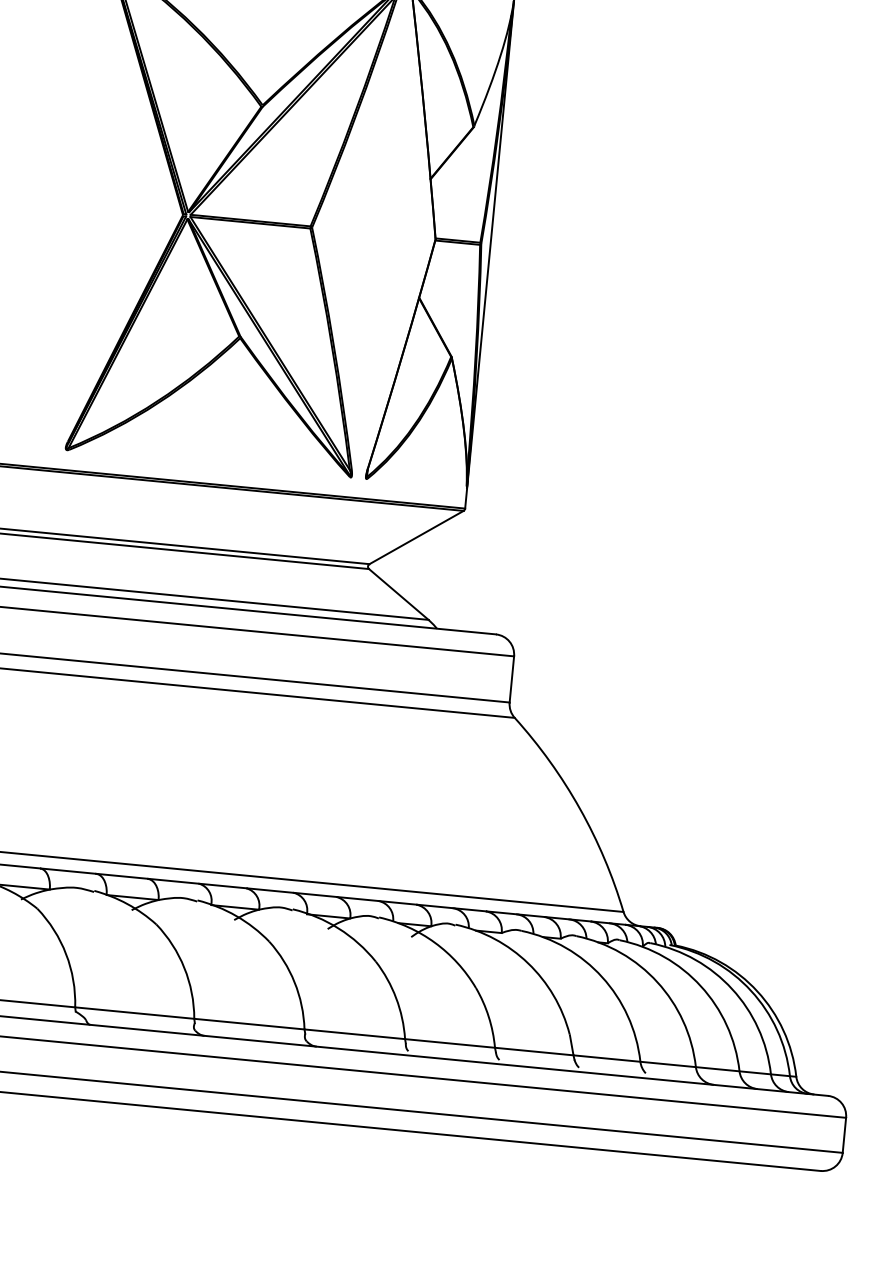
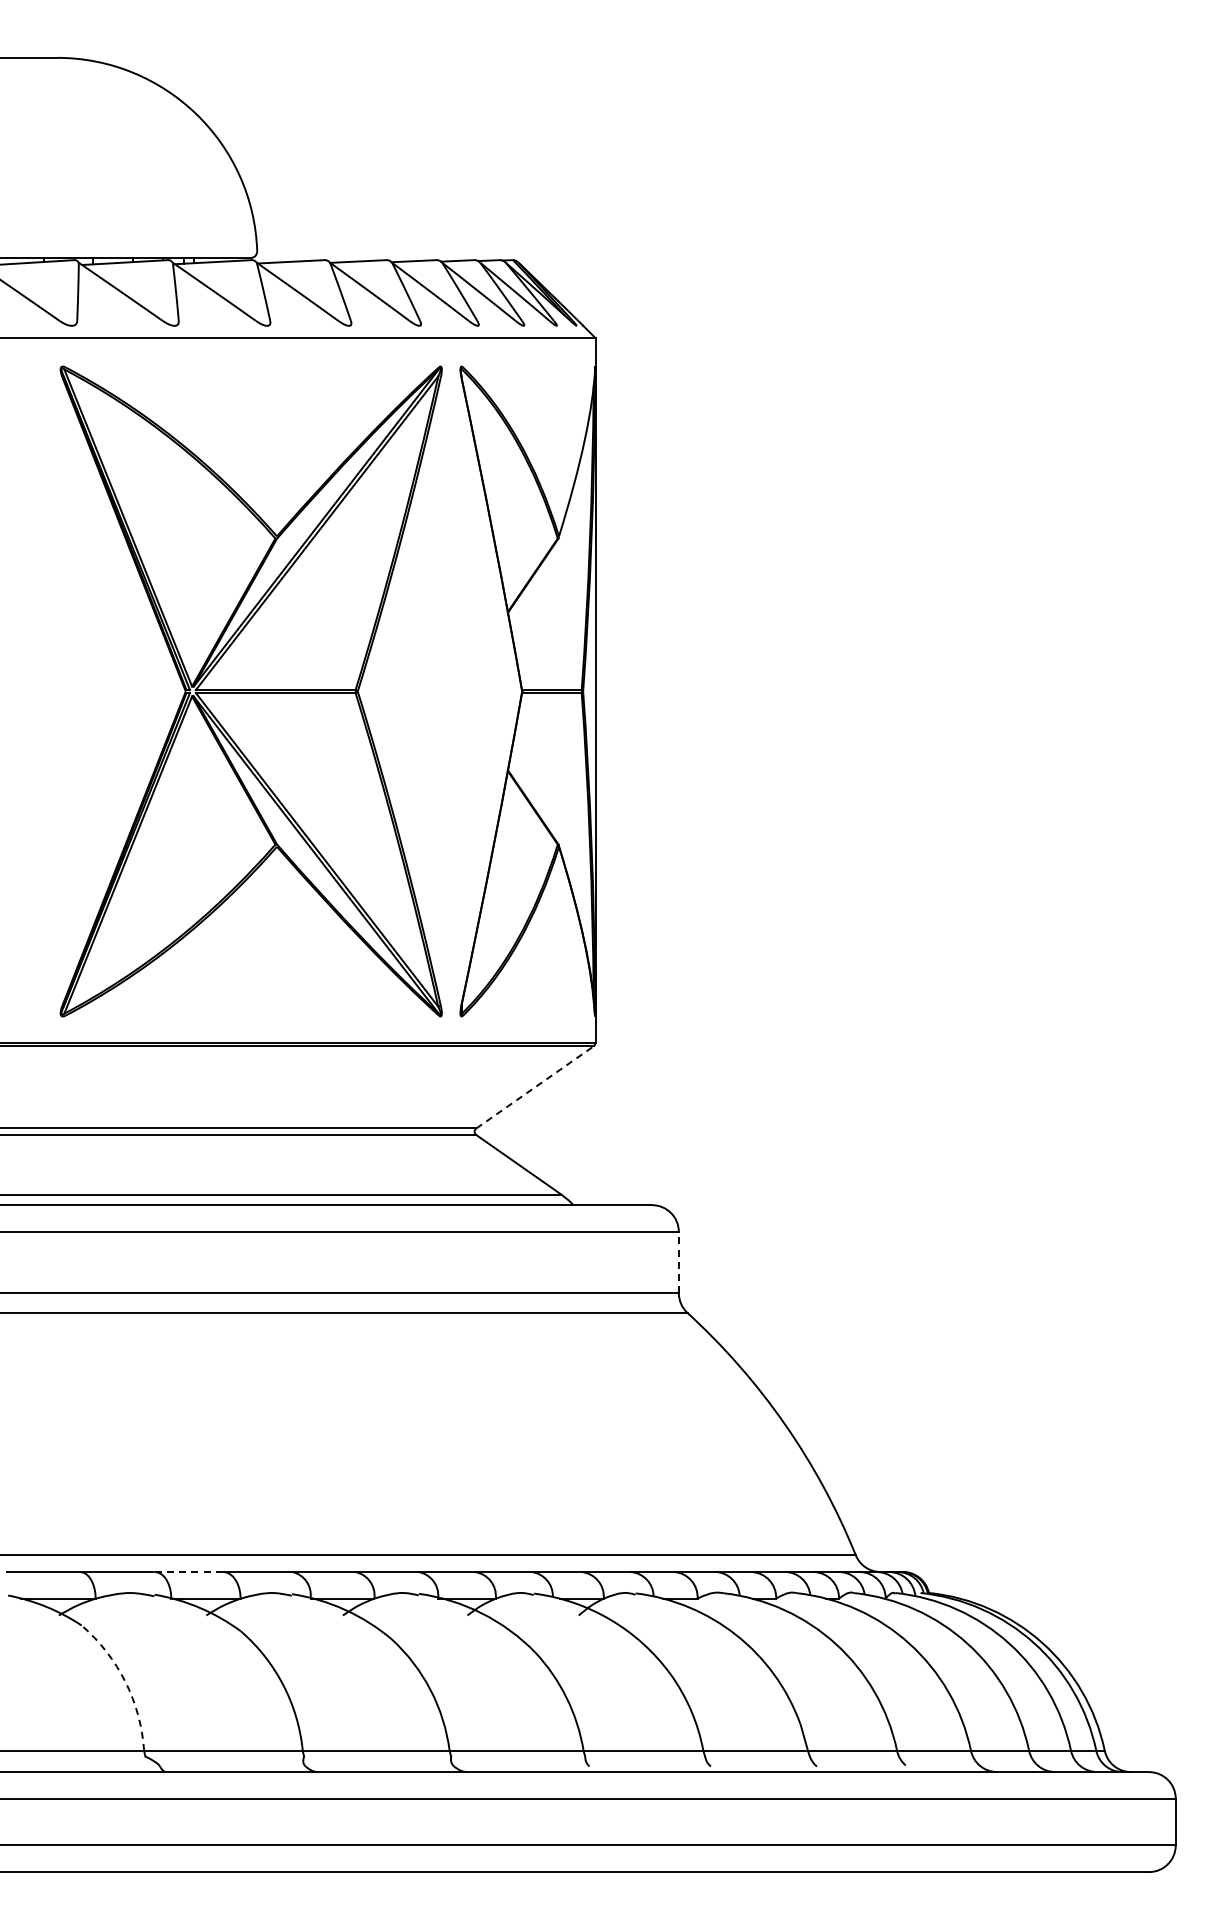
line: (416, 537) -> (535, 1087), solid -> dashed
line: (511, 679) -> (678, 1262), solid -> dashed
line: (122, 875) -> (189, 1571), solid -> dashed
arc: (66, 953) -> (125, 1681), solid -> dashed

